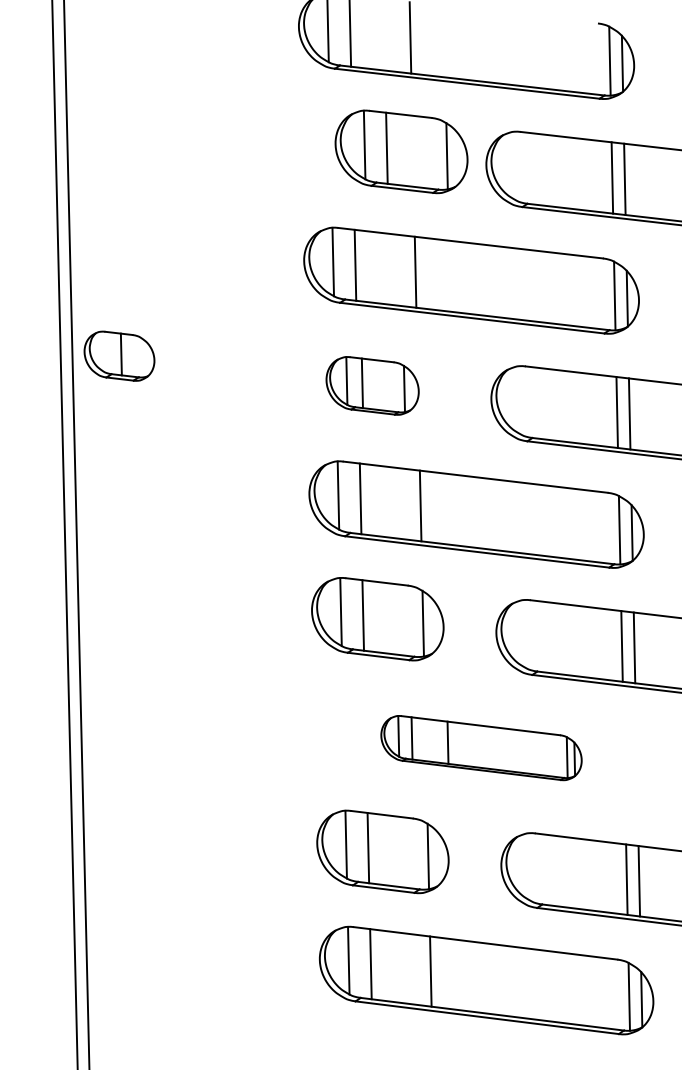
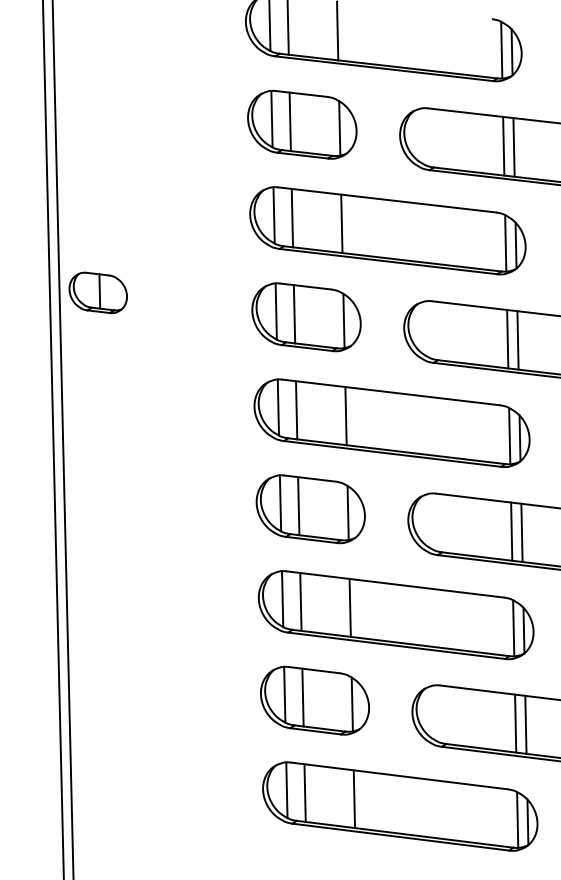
part: (401, 151) -> (302, 124), moved
part: (372, 386) -> (306, 317), size x1.43
part: (480, 748) -> (395, 615), size x1.67

